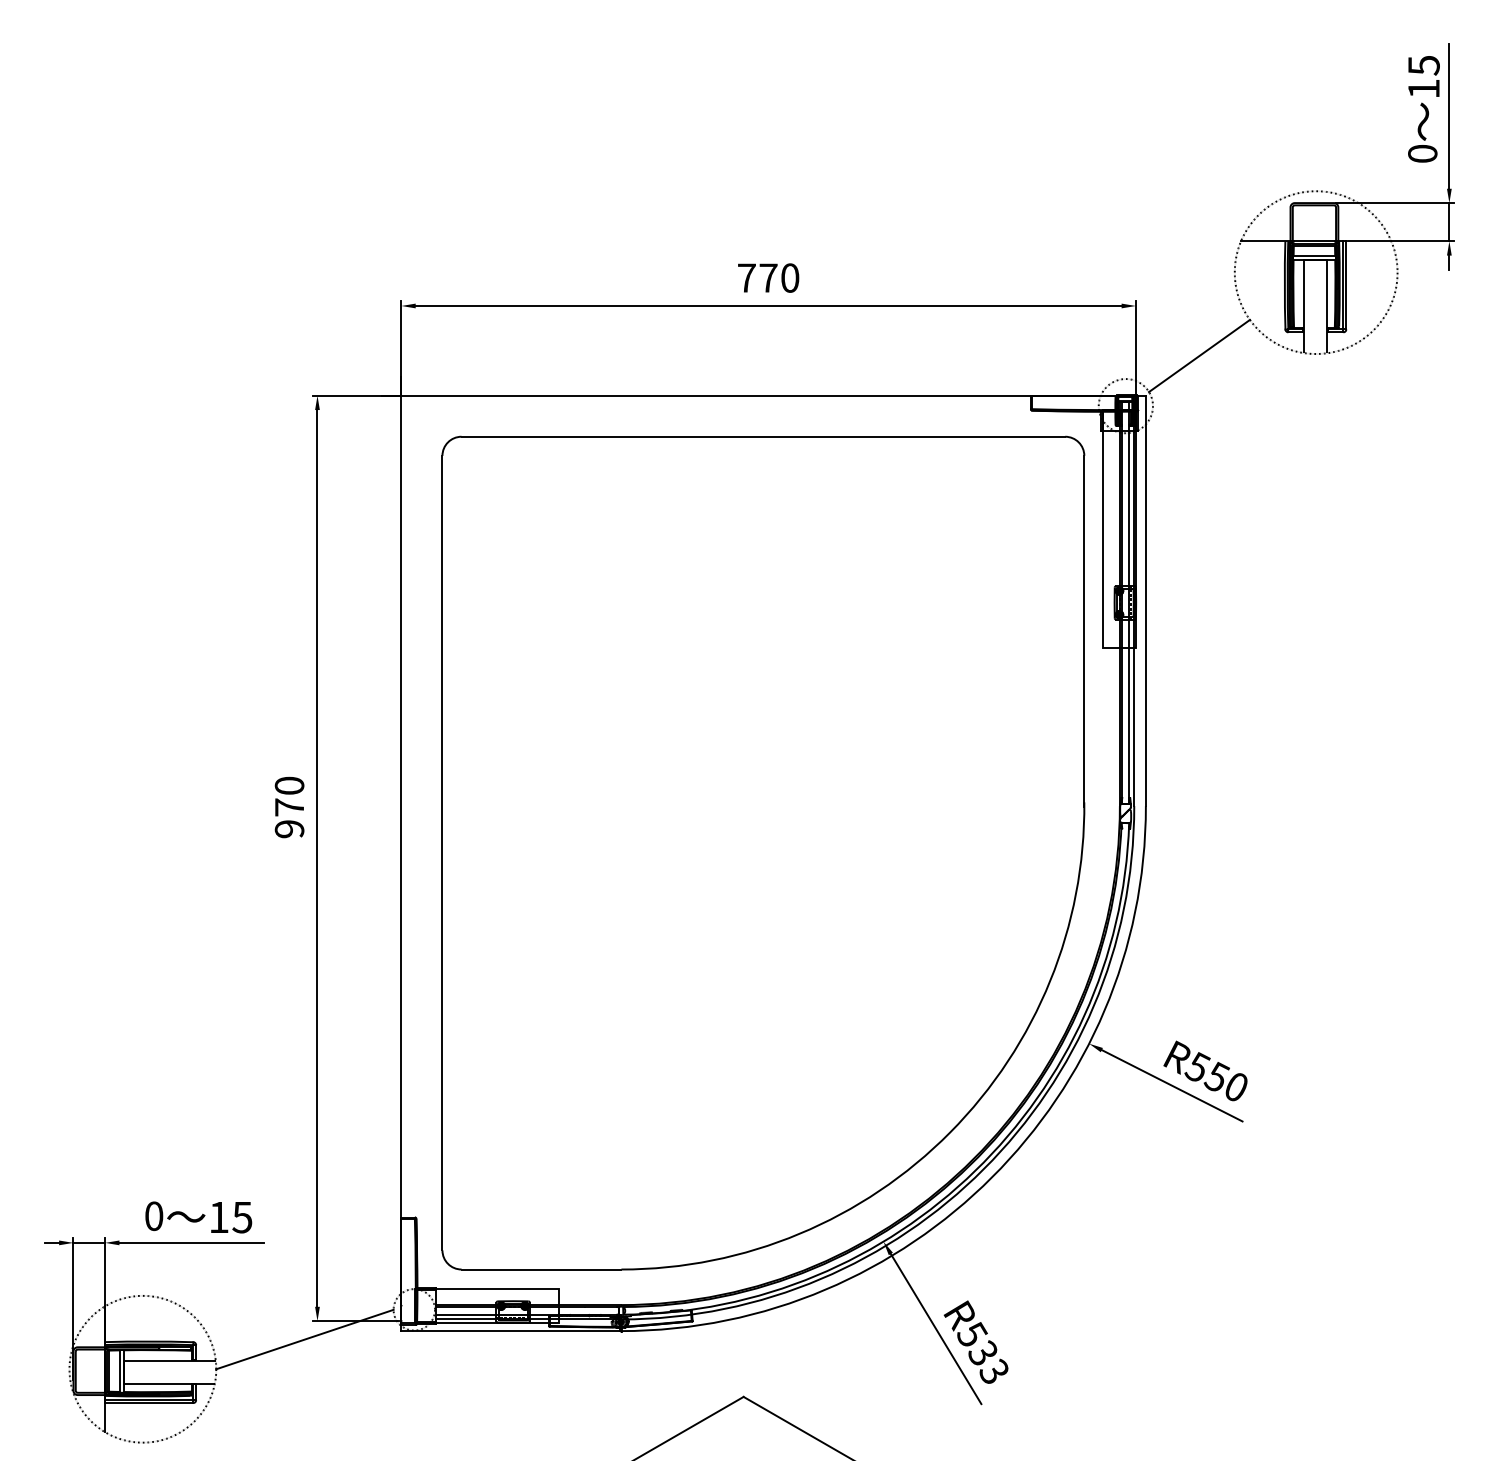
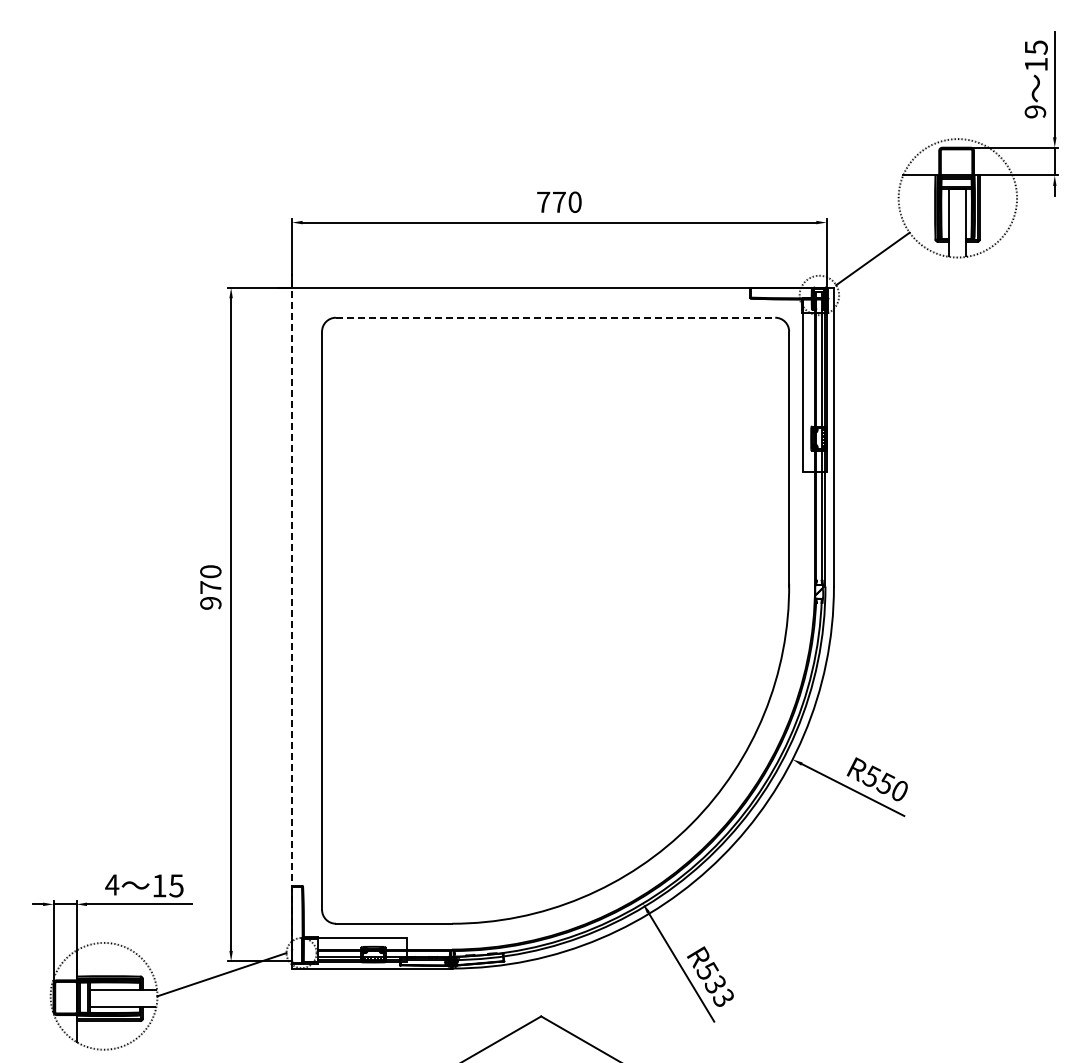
text: (1422, 153) -> (1035, 111), 0 -> 9
line: (763, 436) -> (555, 317), solid -> dashed
line: (401, 852) -> (292, 620), solid -> dashed
text: (154, 1215) -> (112, 884), 0 -> 4

